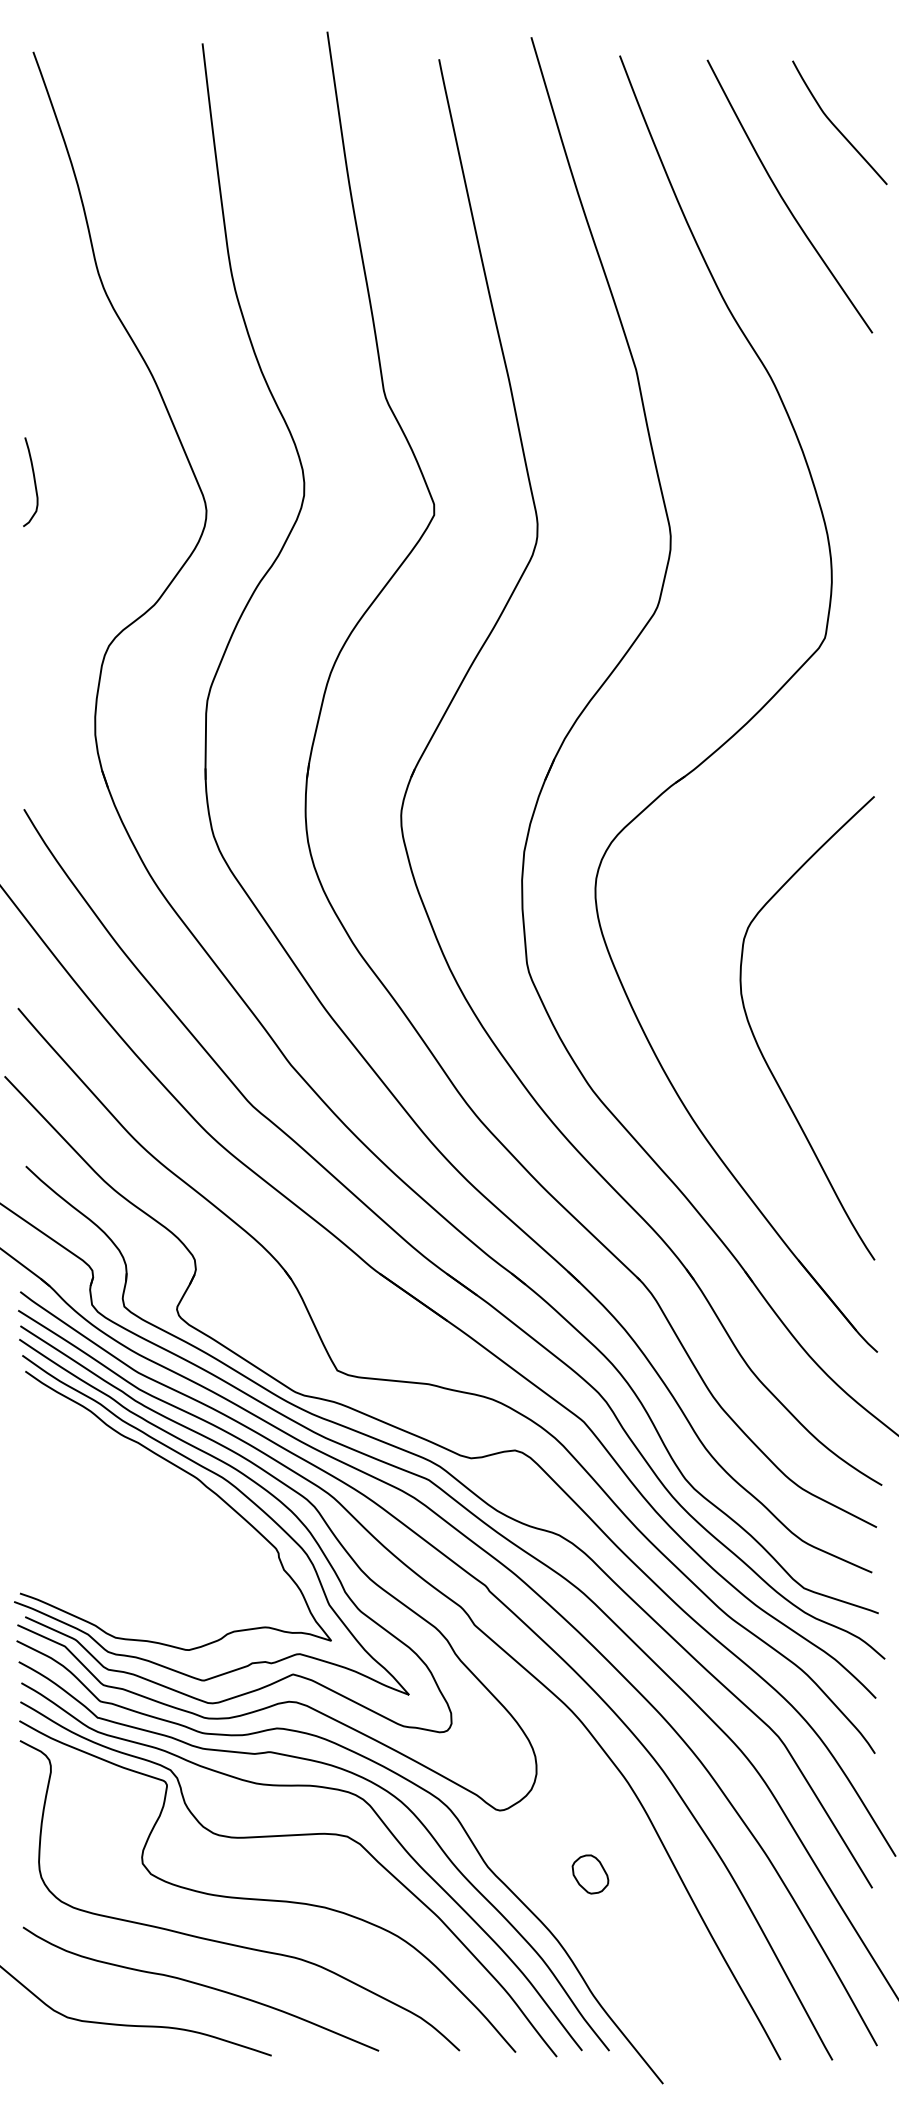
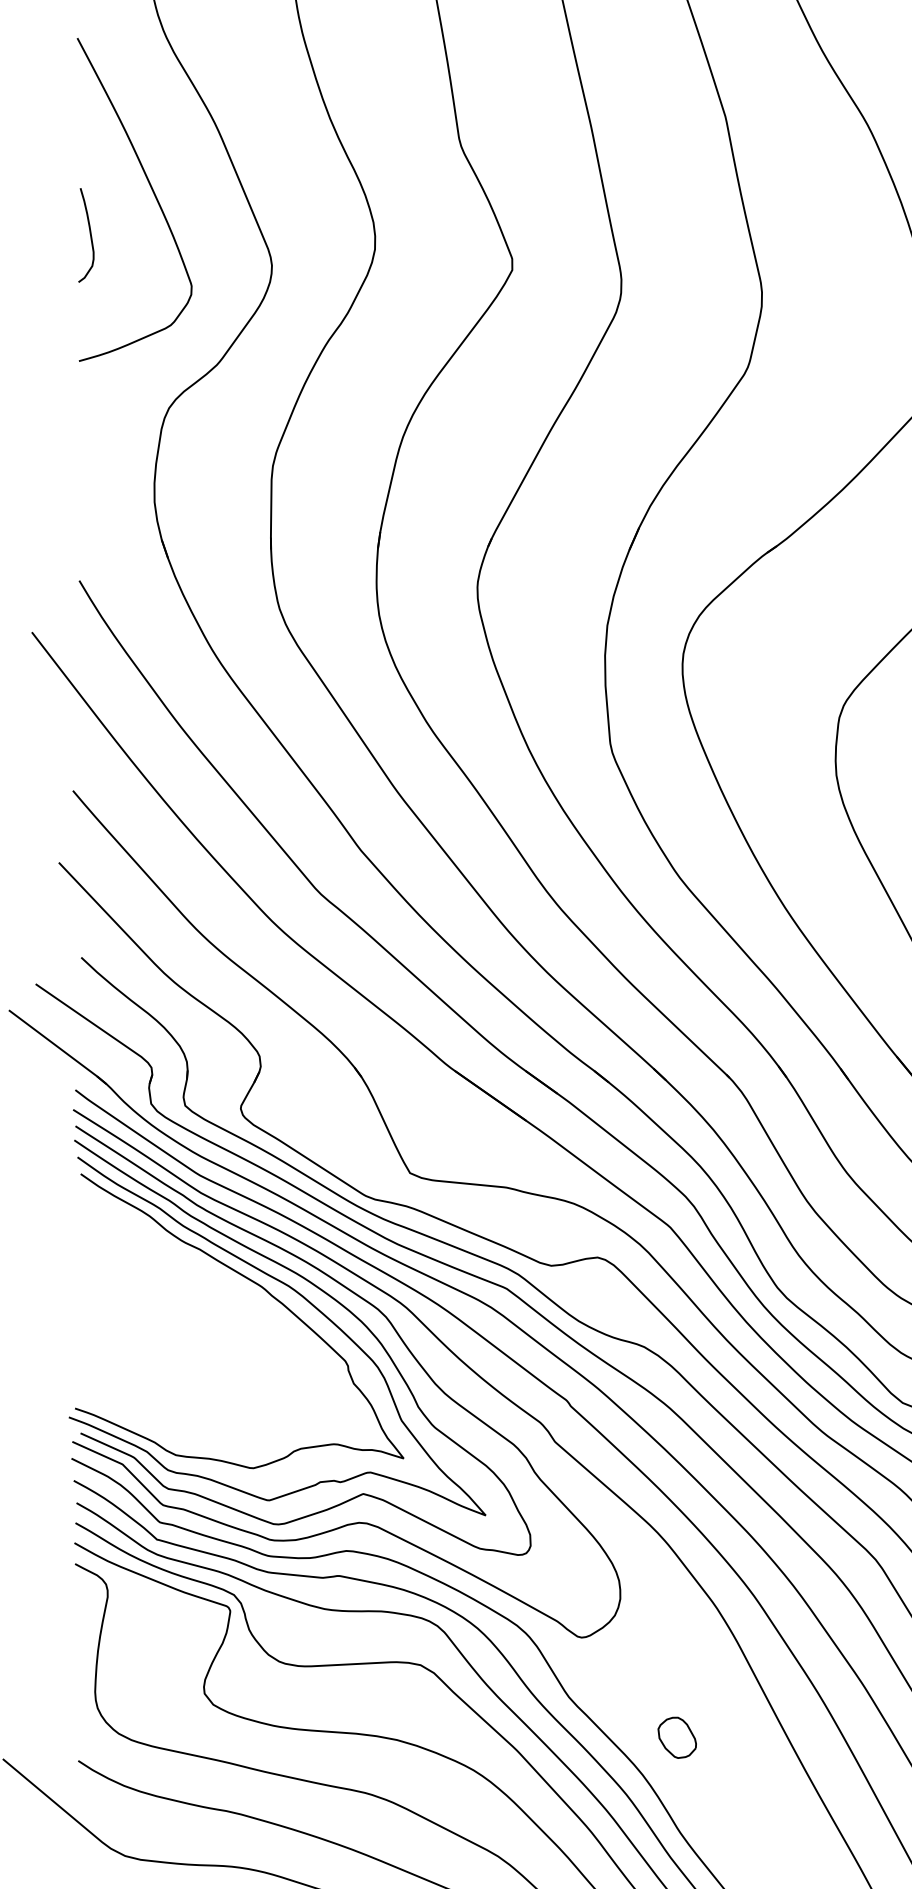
curve: (92, 439) -> (151, 190), added
part: (590, 1874) -> (677, 1737), moved

